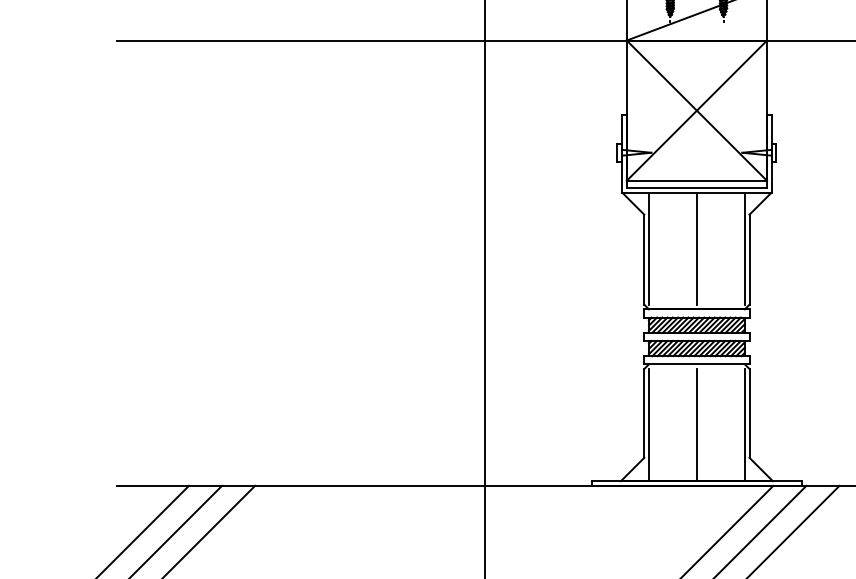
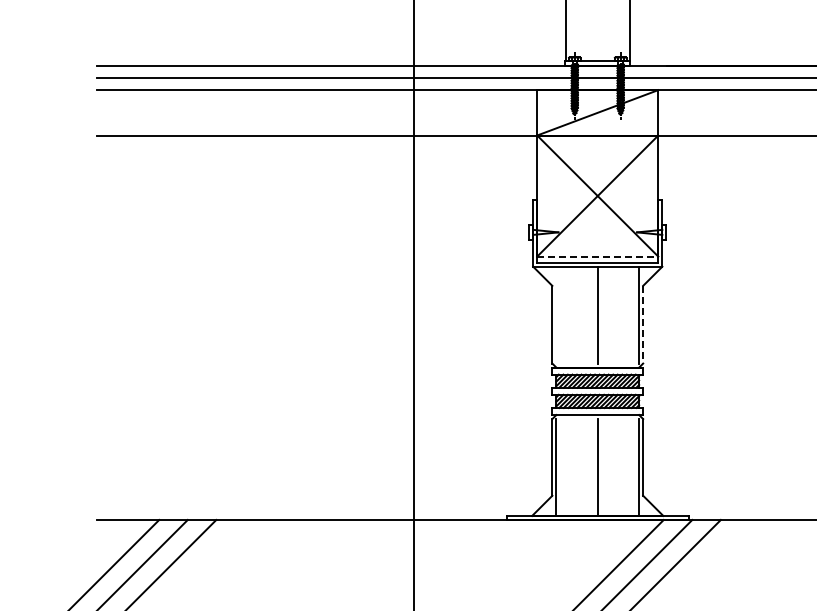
line: (696, 180) -> (597, 256), solid -> dashed
line: (649, 247) -> (556, 314), removed
line: (749, 259) -> (643, 324), solid -> dashed

